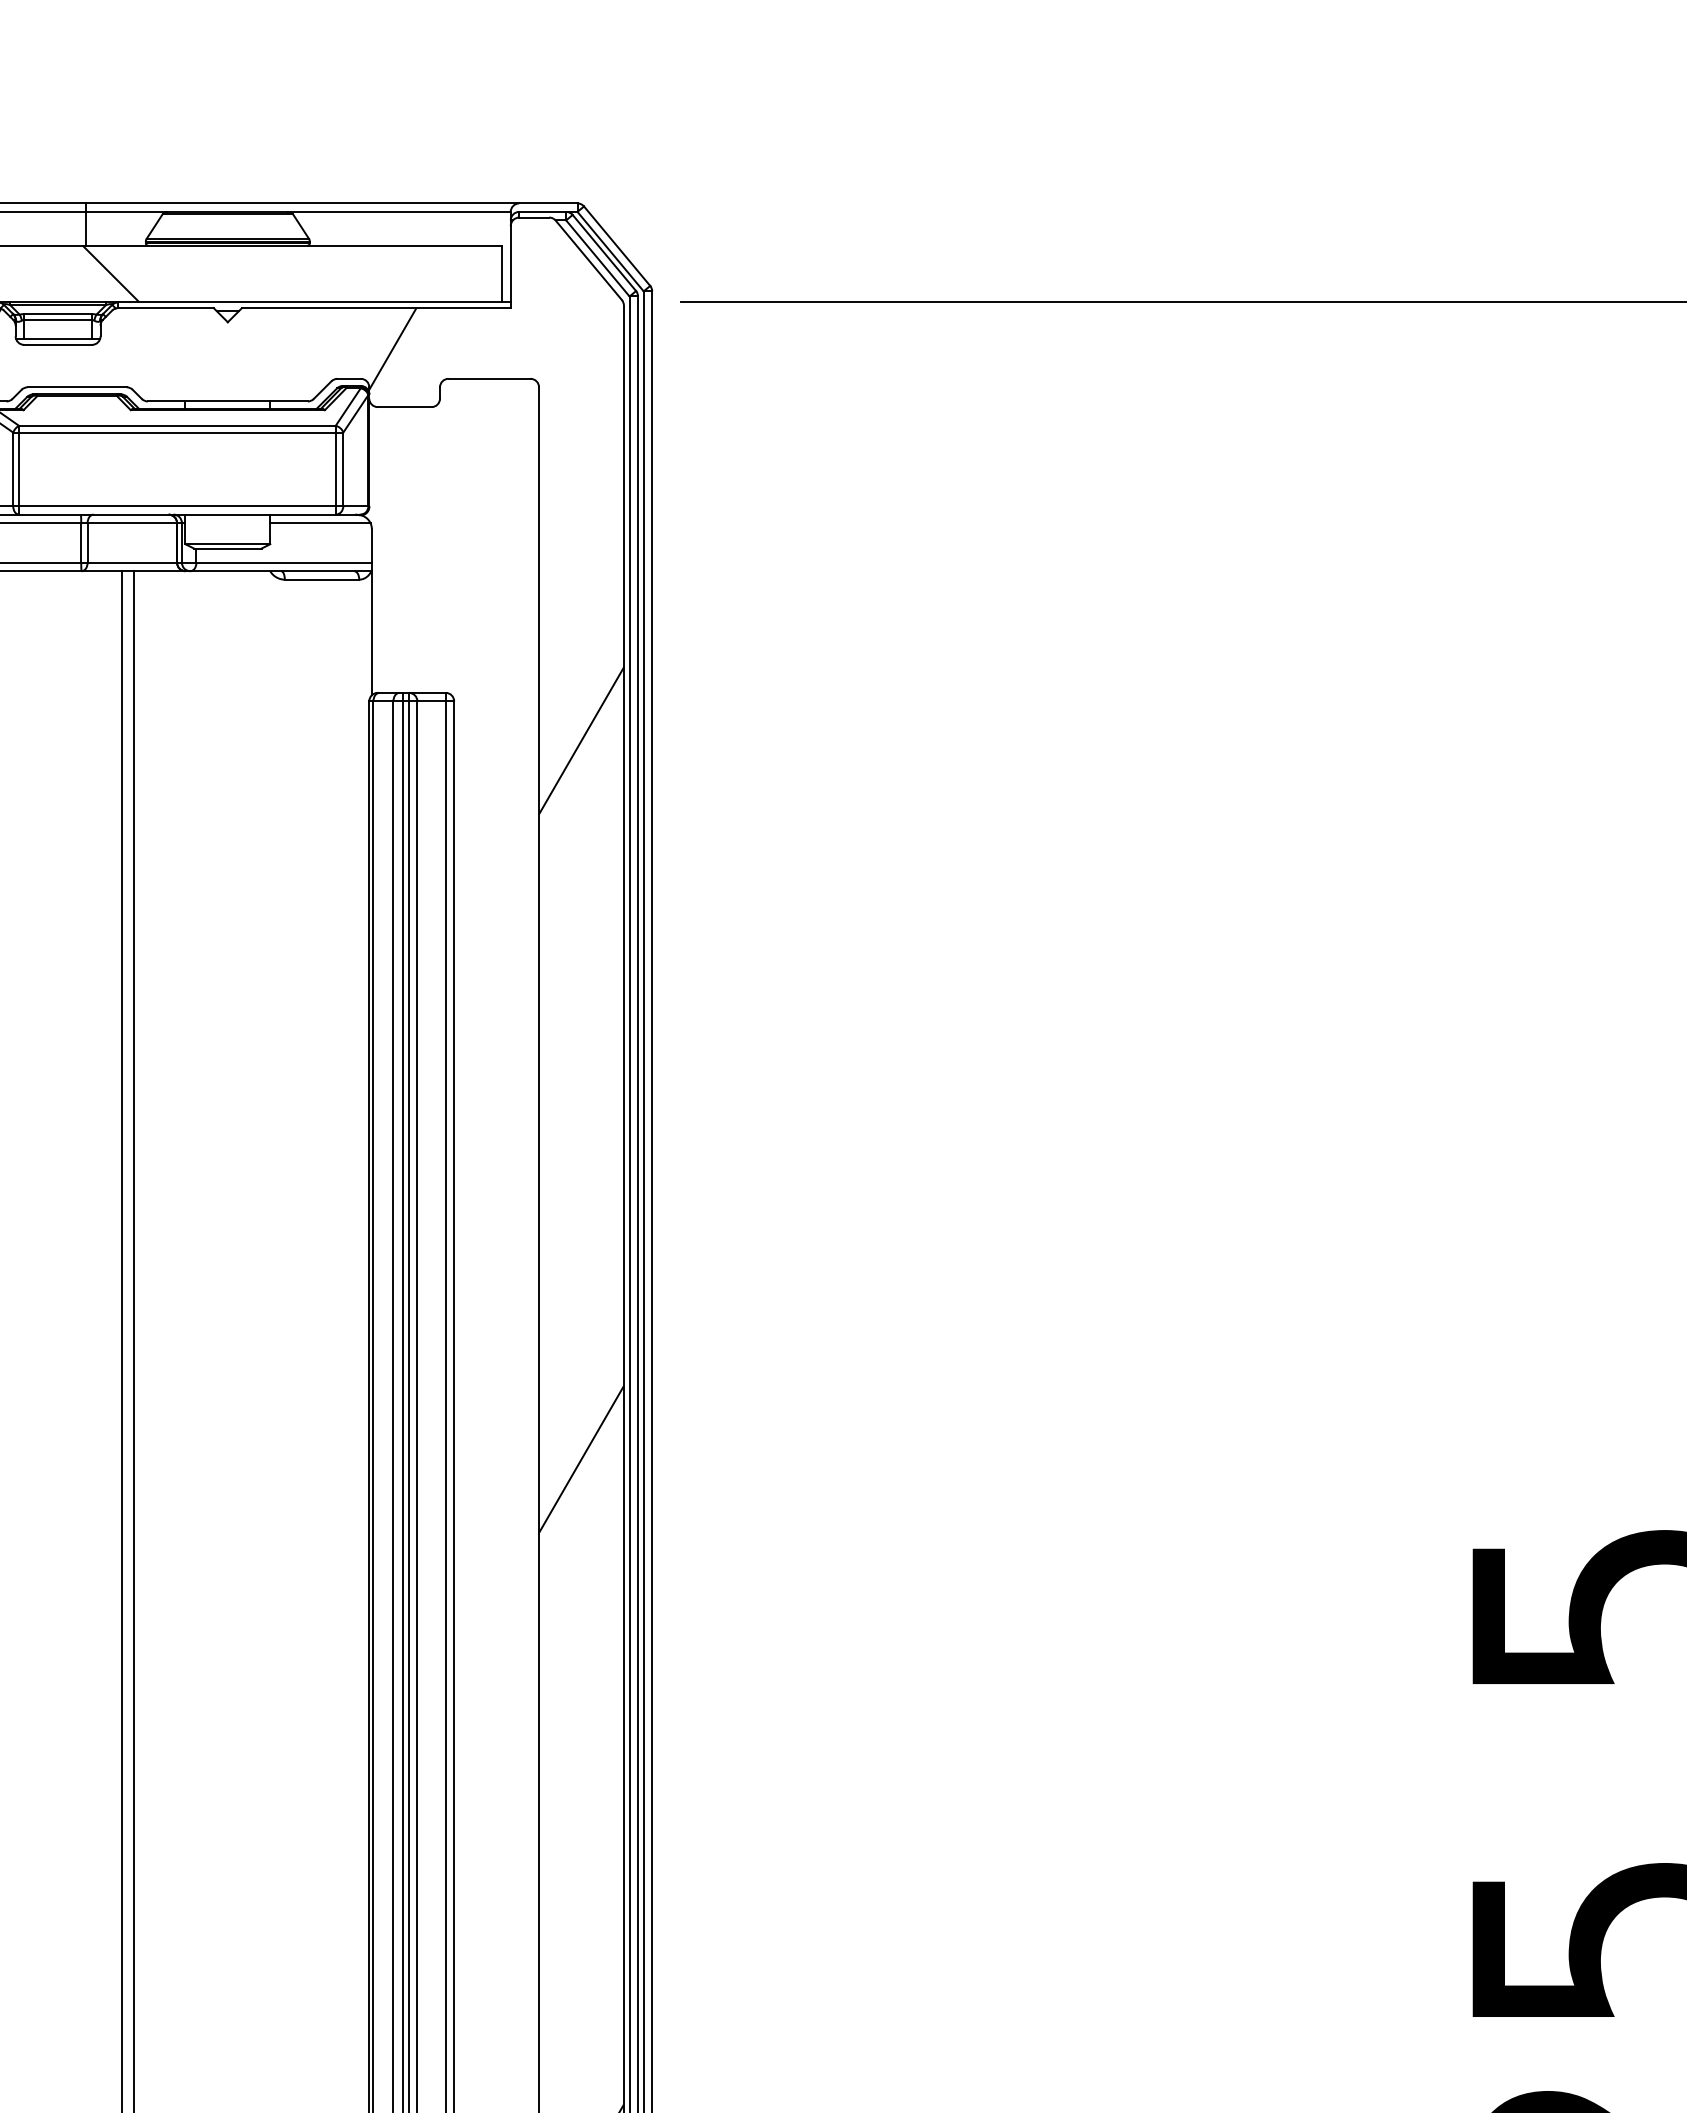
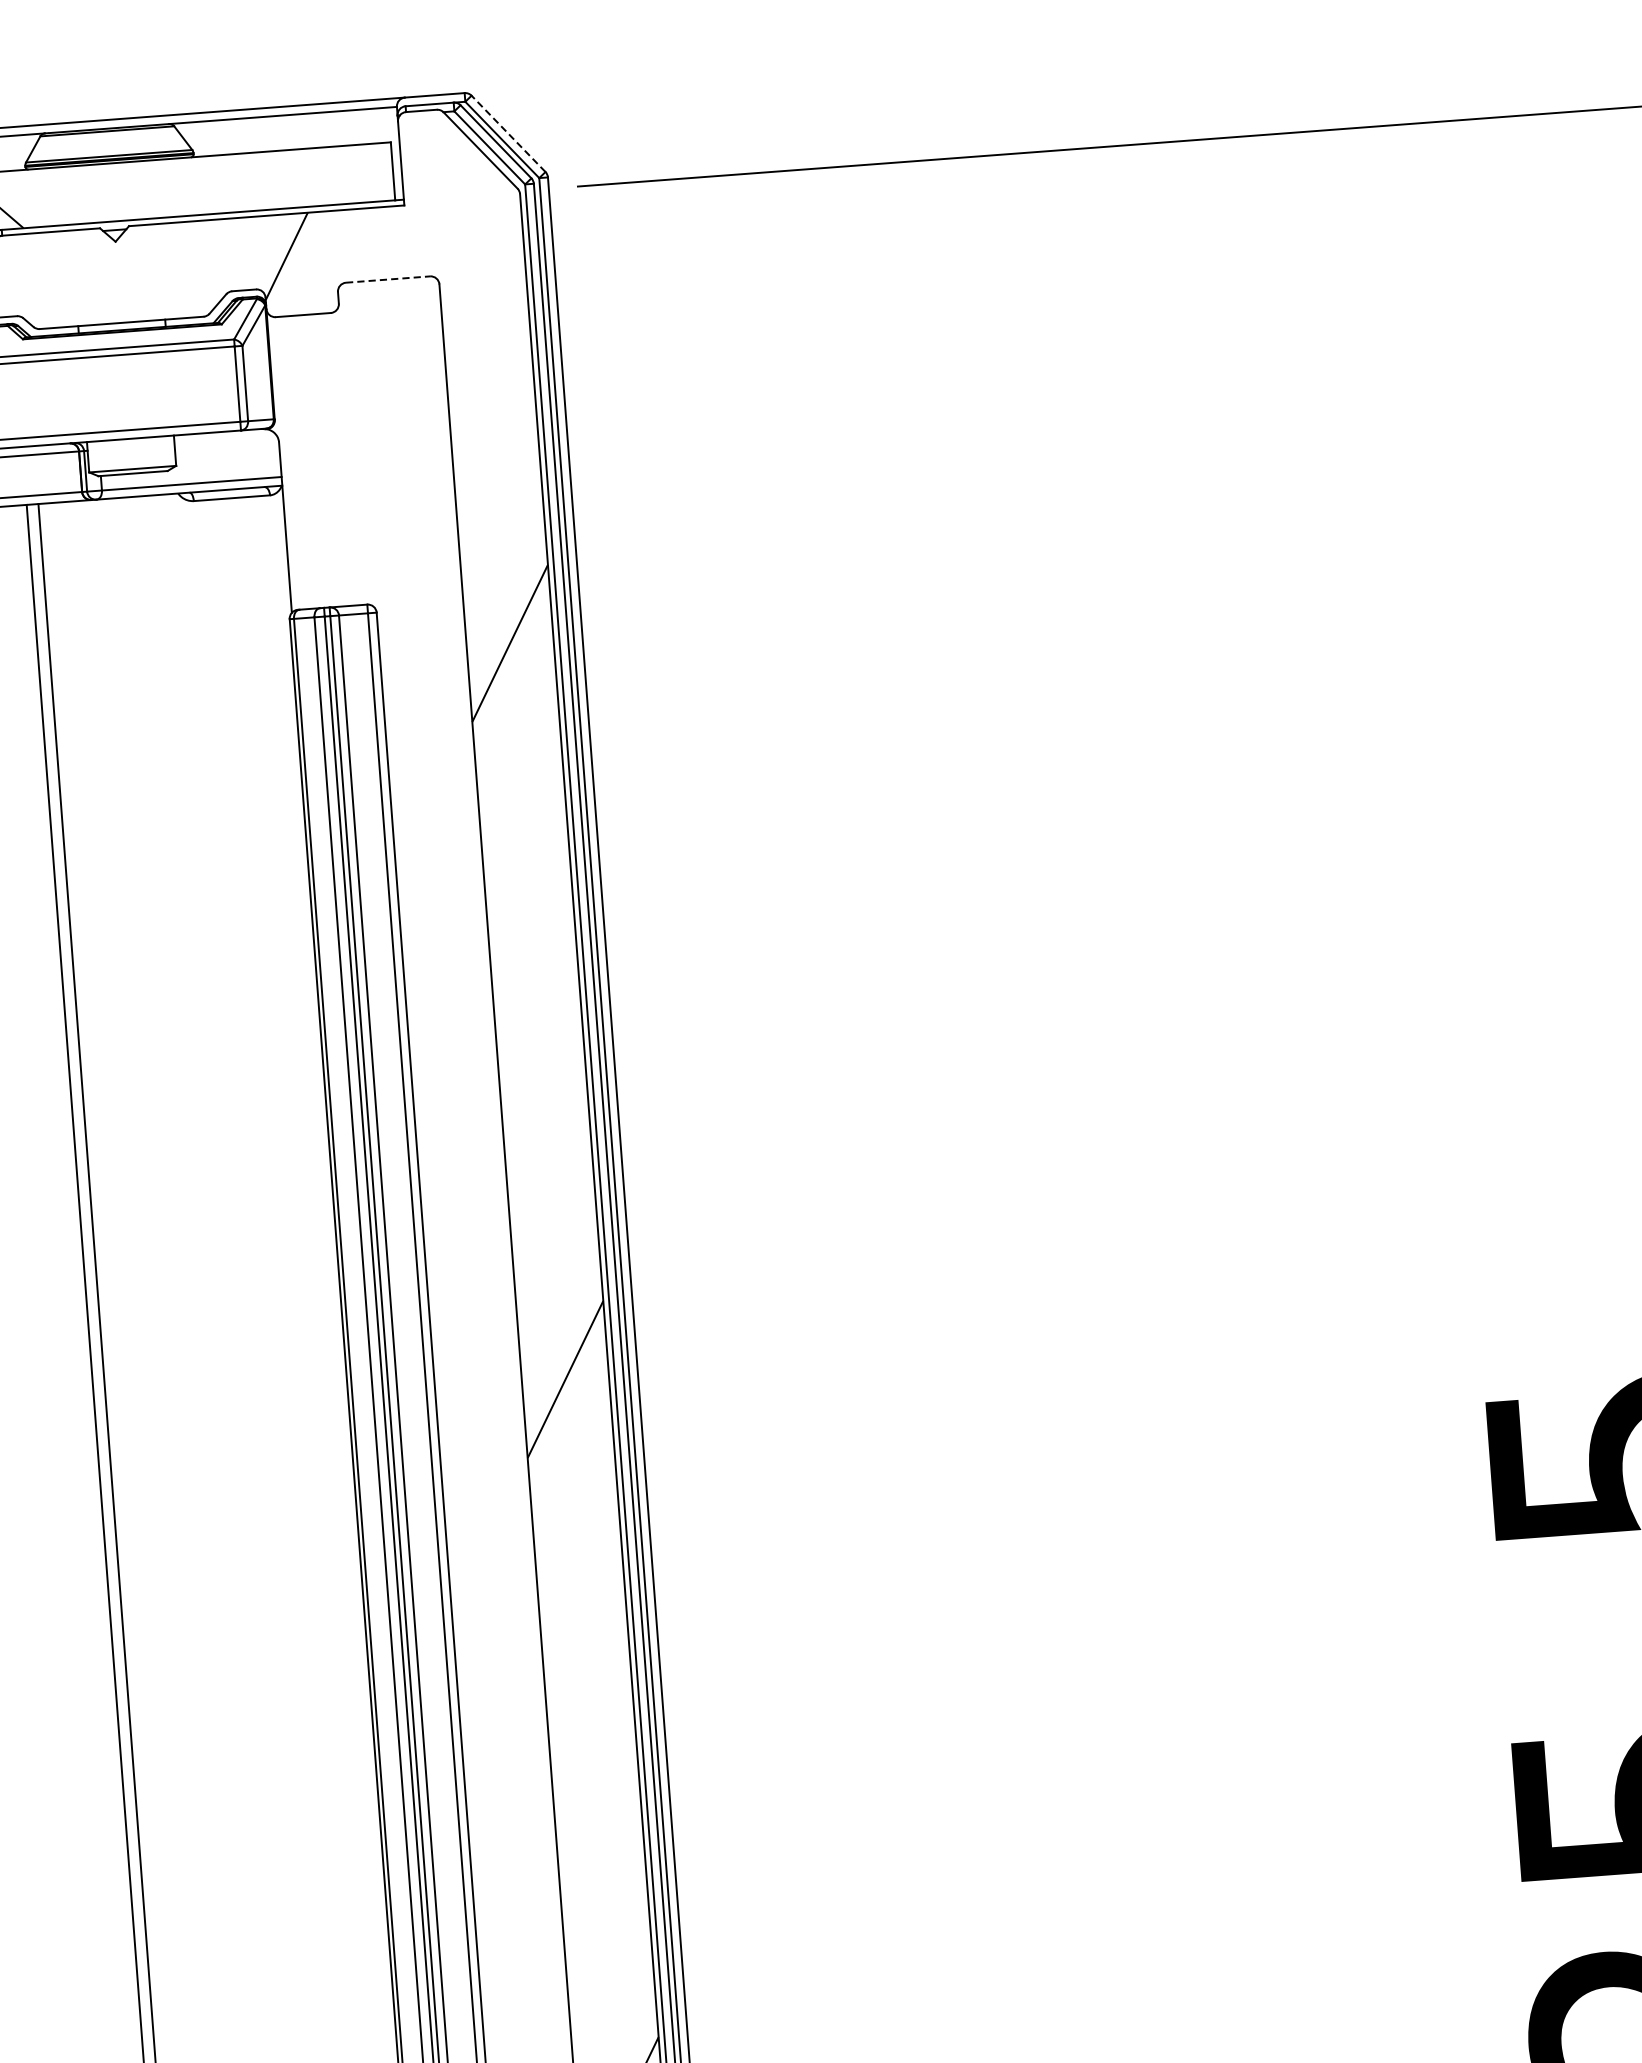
line: (617, 246) -> (508, 134), solid -> dashed
line: (490, 378) -> (389, 279), solid -> dashed
line: (320, 523) -> (226, 440), removed

